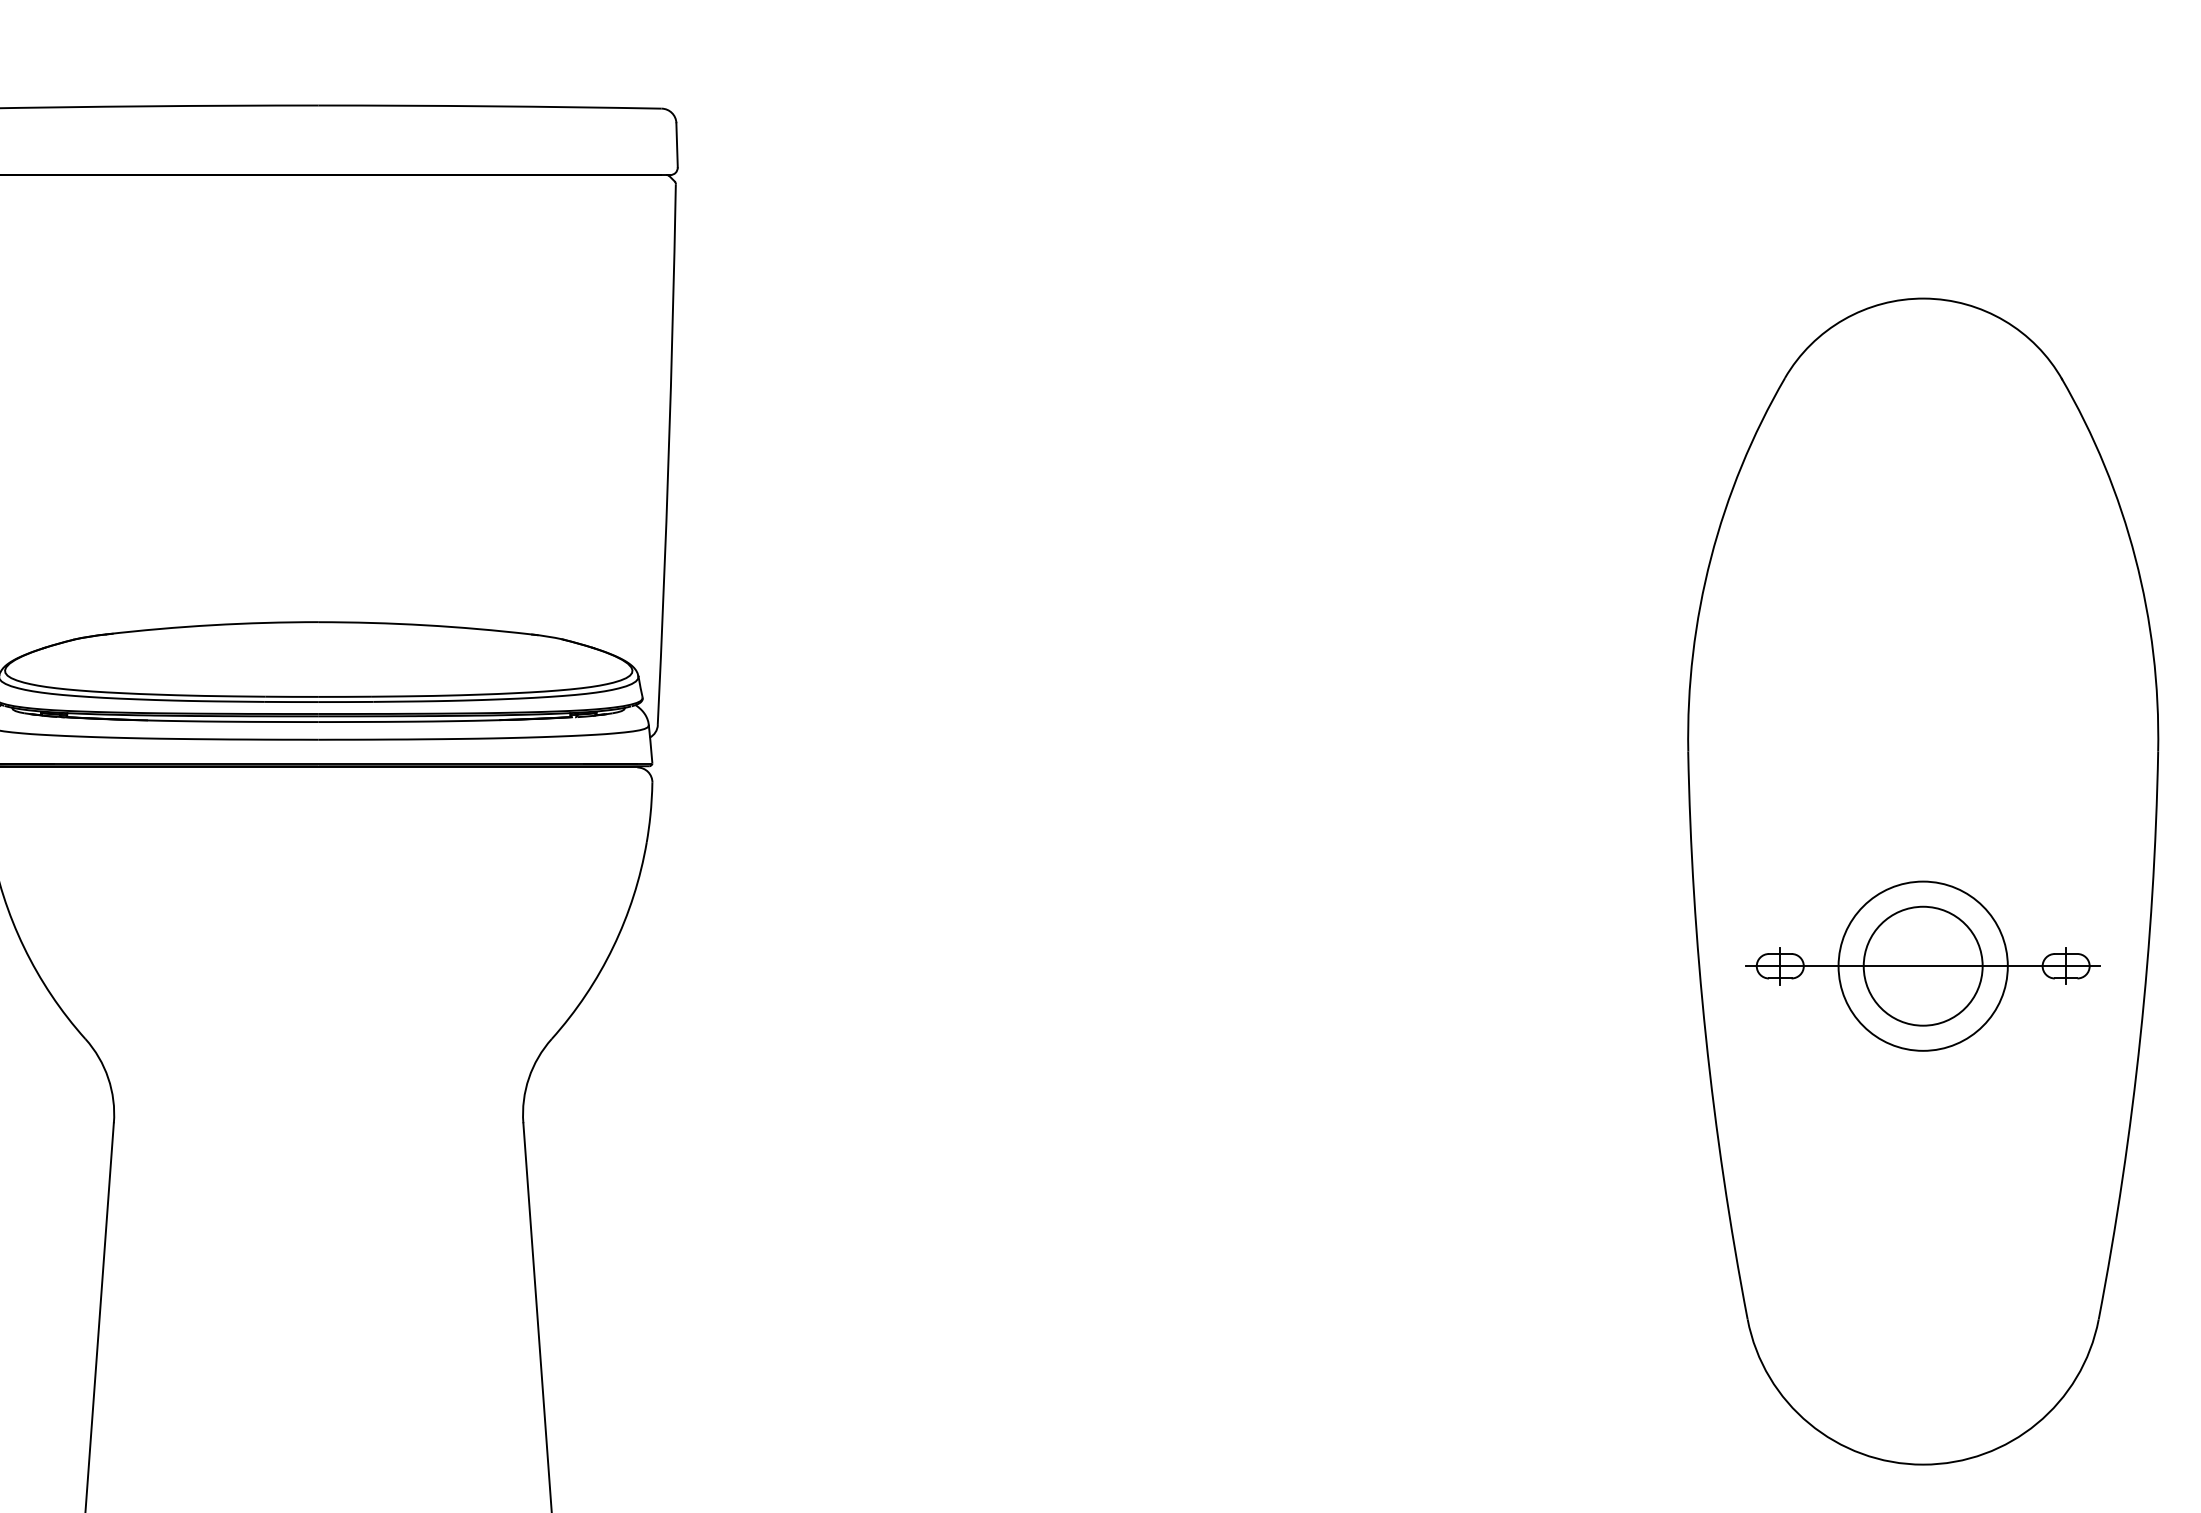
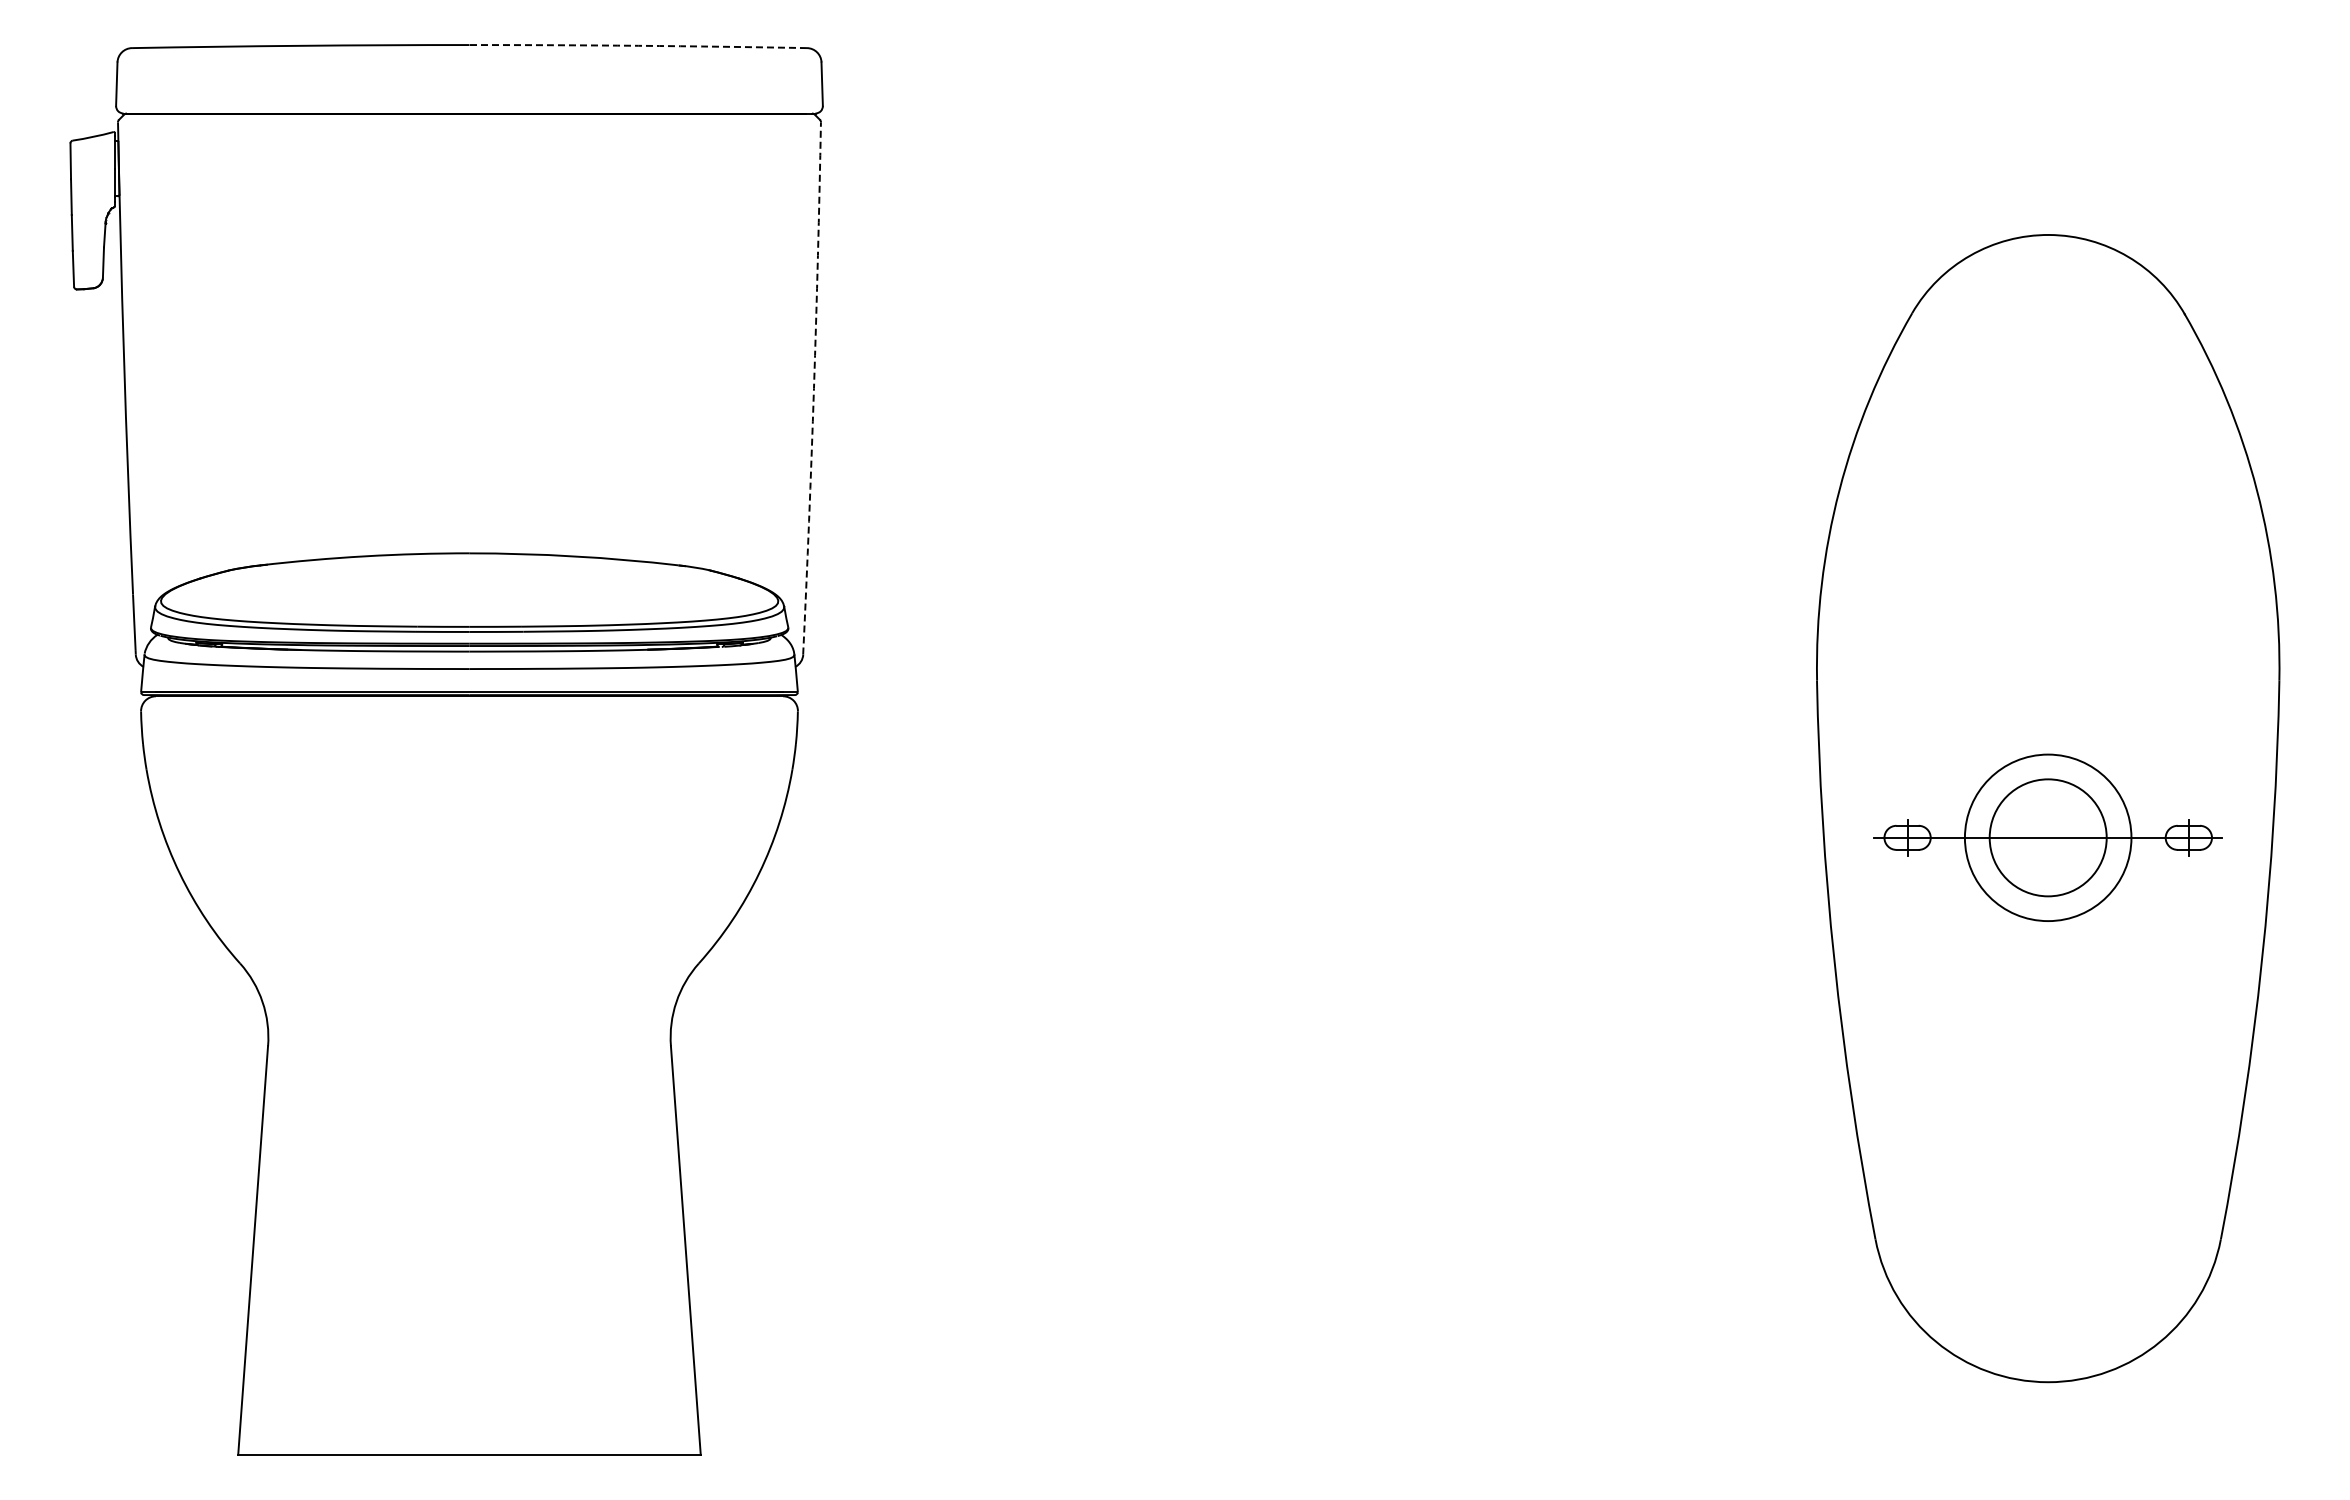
arc: (490, 105) -> (638, 45), solid -> dashed
arc: (668, 454) -> (813, 388), solid -> dashed
part: (1922, 965) -> (2047, 837), moved

